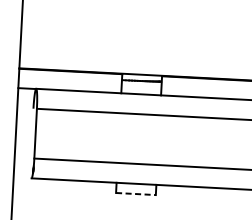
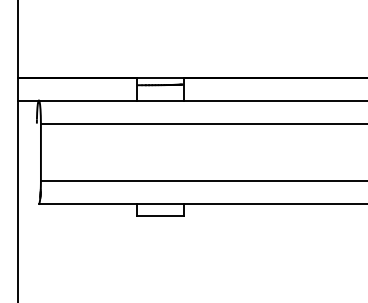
line: (136, 193) -> (160, 215), dashed -> solid

